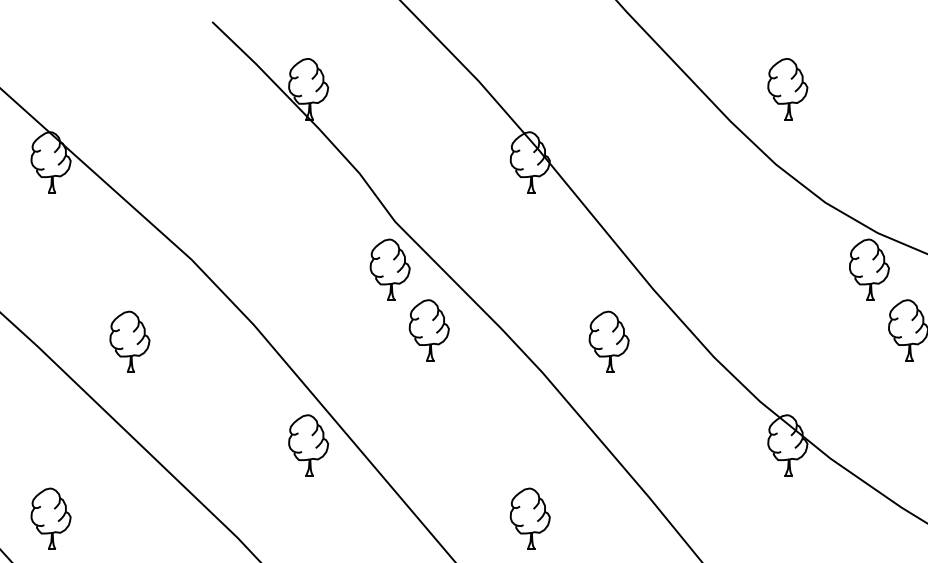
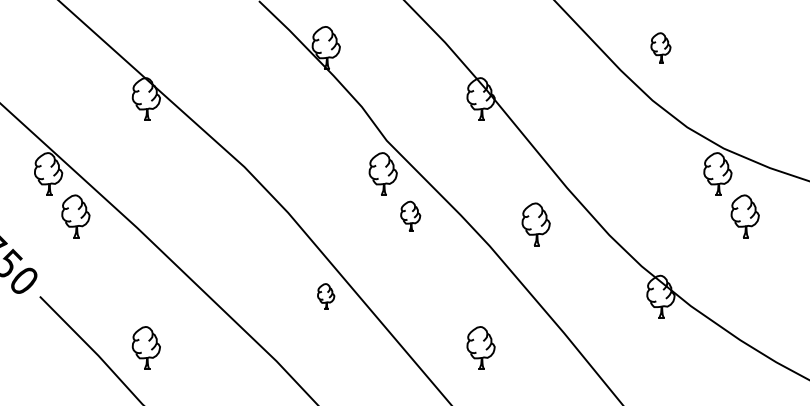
part: (787, 88) -> (660, 47), size x0.7
part: (429, 330) -> (410, 216), size x0.7
part: (129, 341) -> (201, 224), removed
part: (307, 444) -> (325, 296), size x0.6

